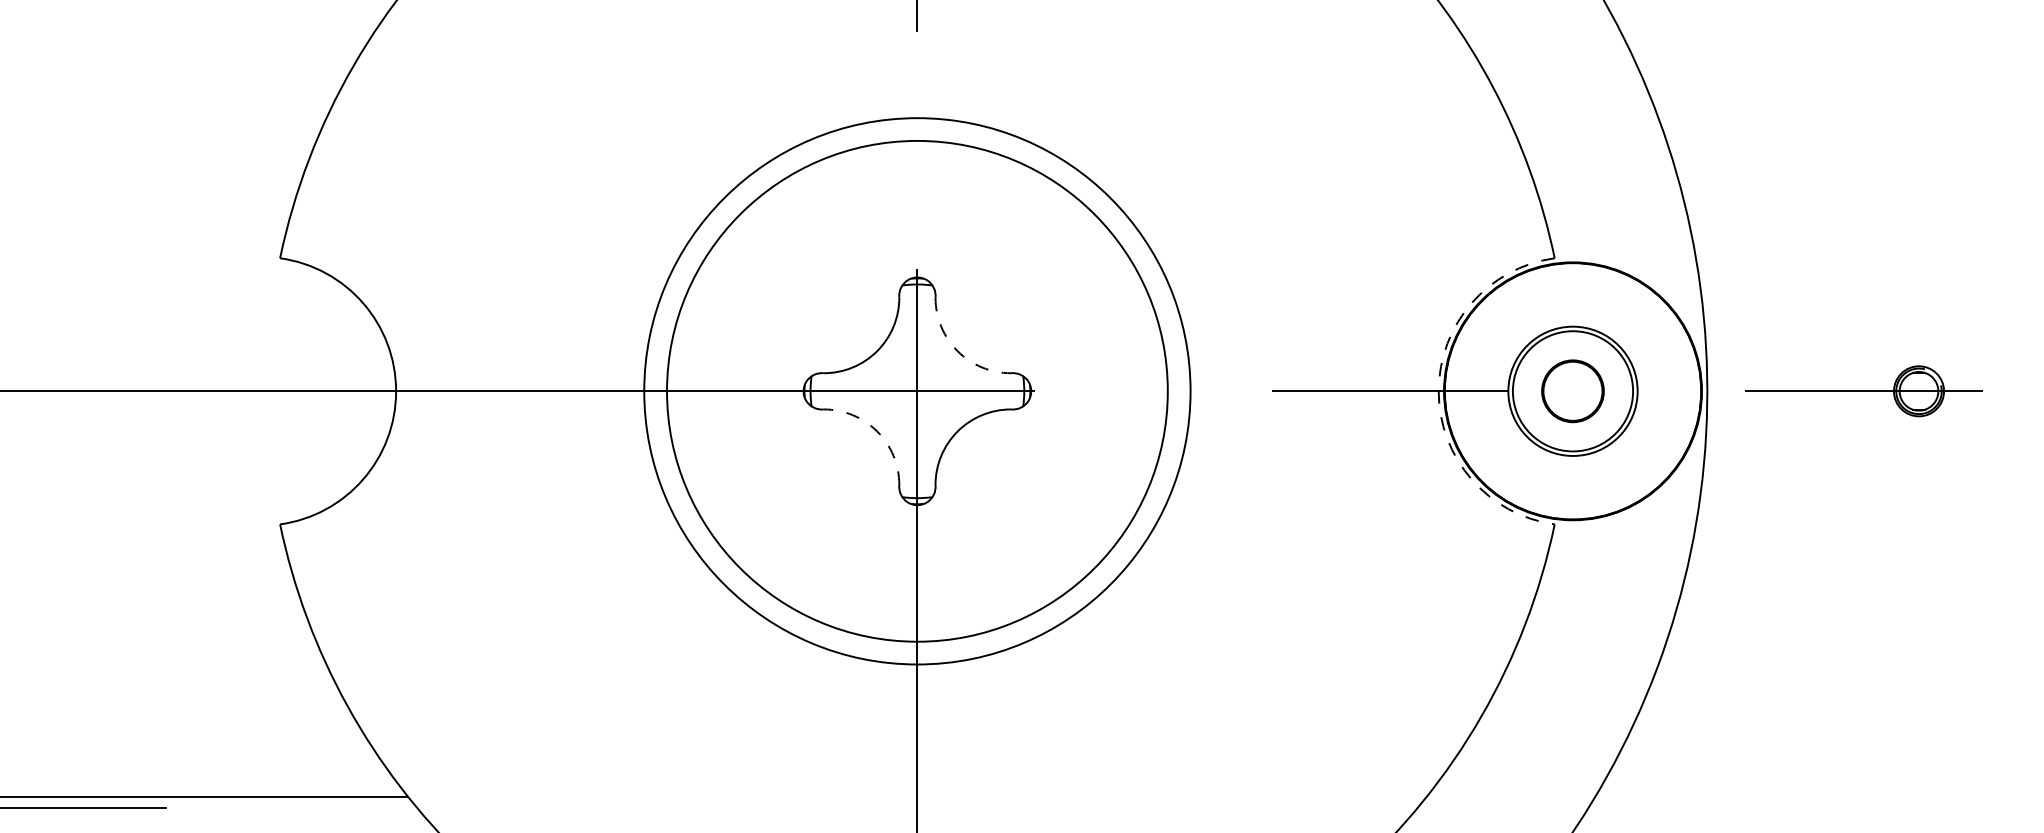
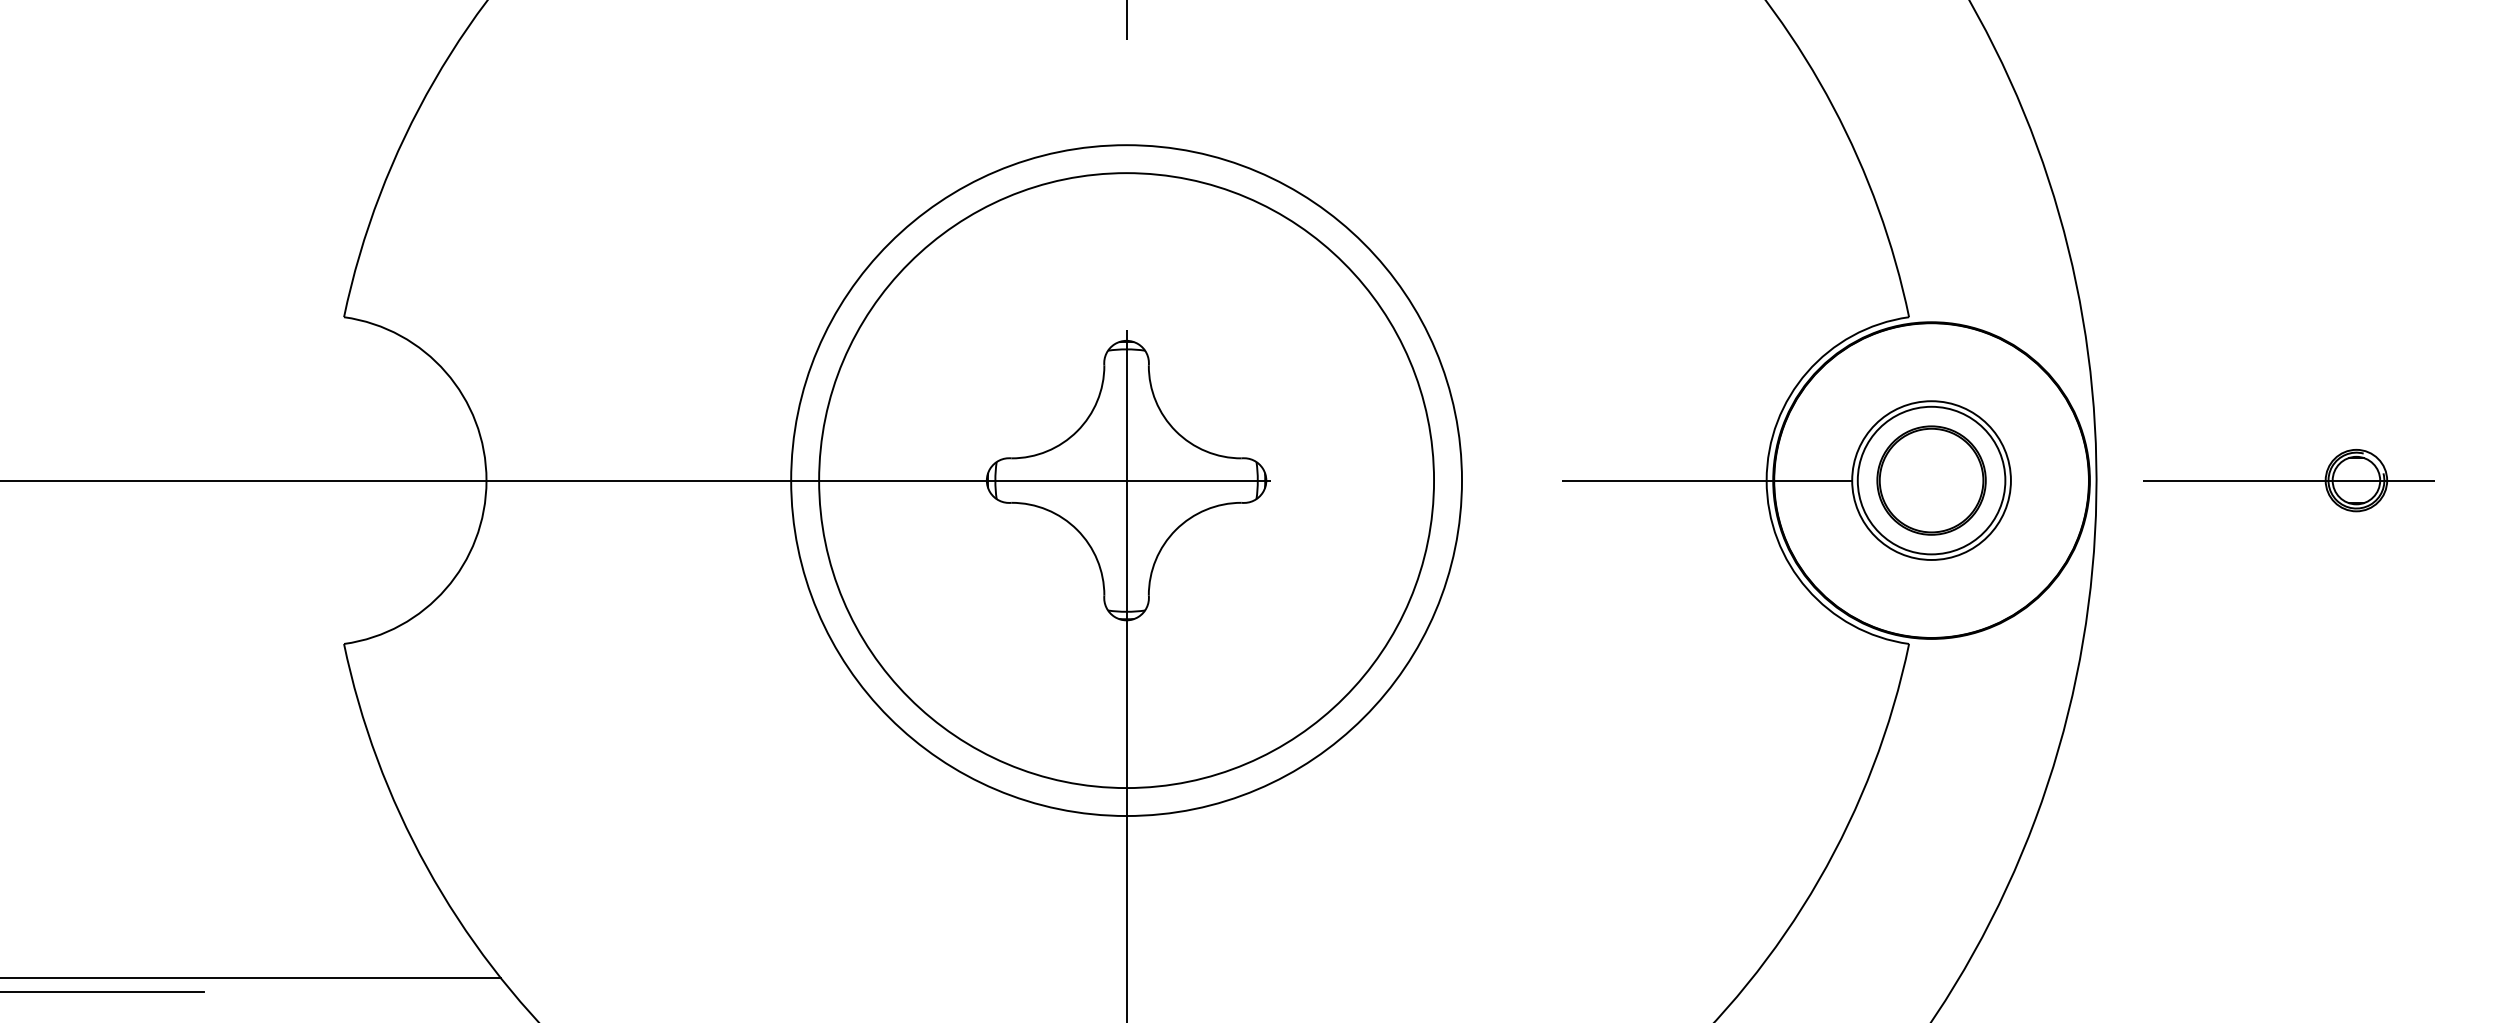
arc: (957, 351) -> (1175, 431), dashed -> solid
arc: (1438, 391) -> (1766, 480), dashed -> solid
part: (1572, 391) -> (1931, 480), size x1.43
arc: (877, 431) -> (1077, 529), dashed -> solid

